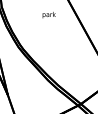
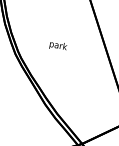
text: (48, 15) -> (57, 46), moved

